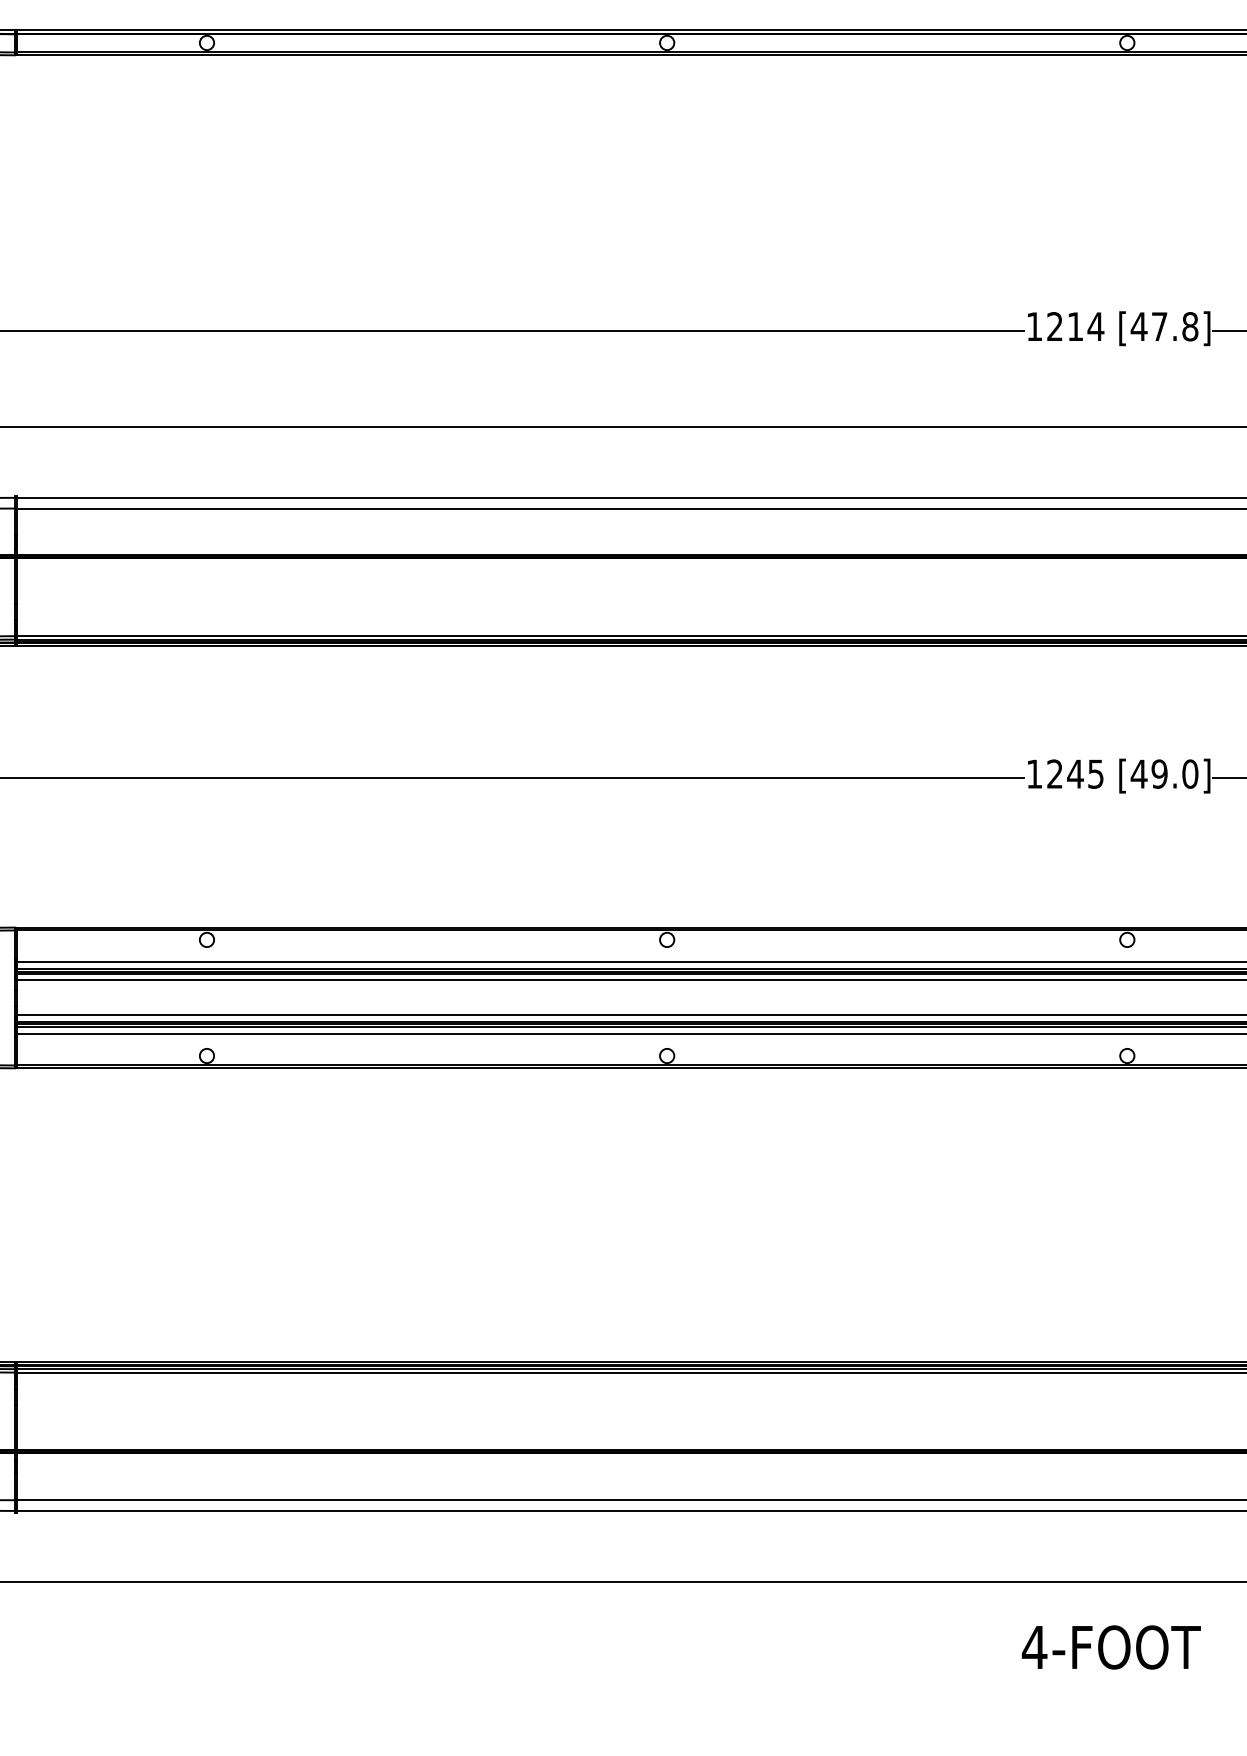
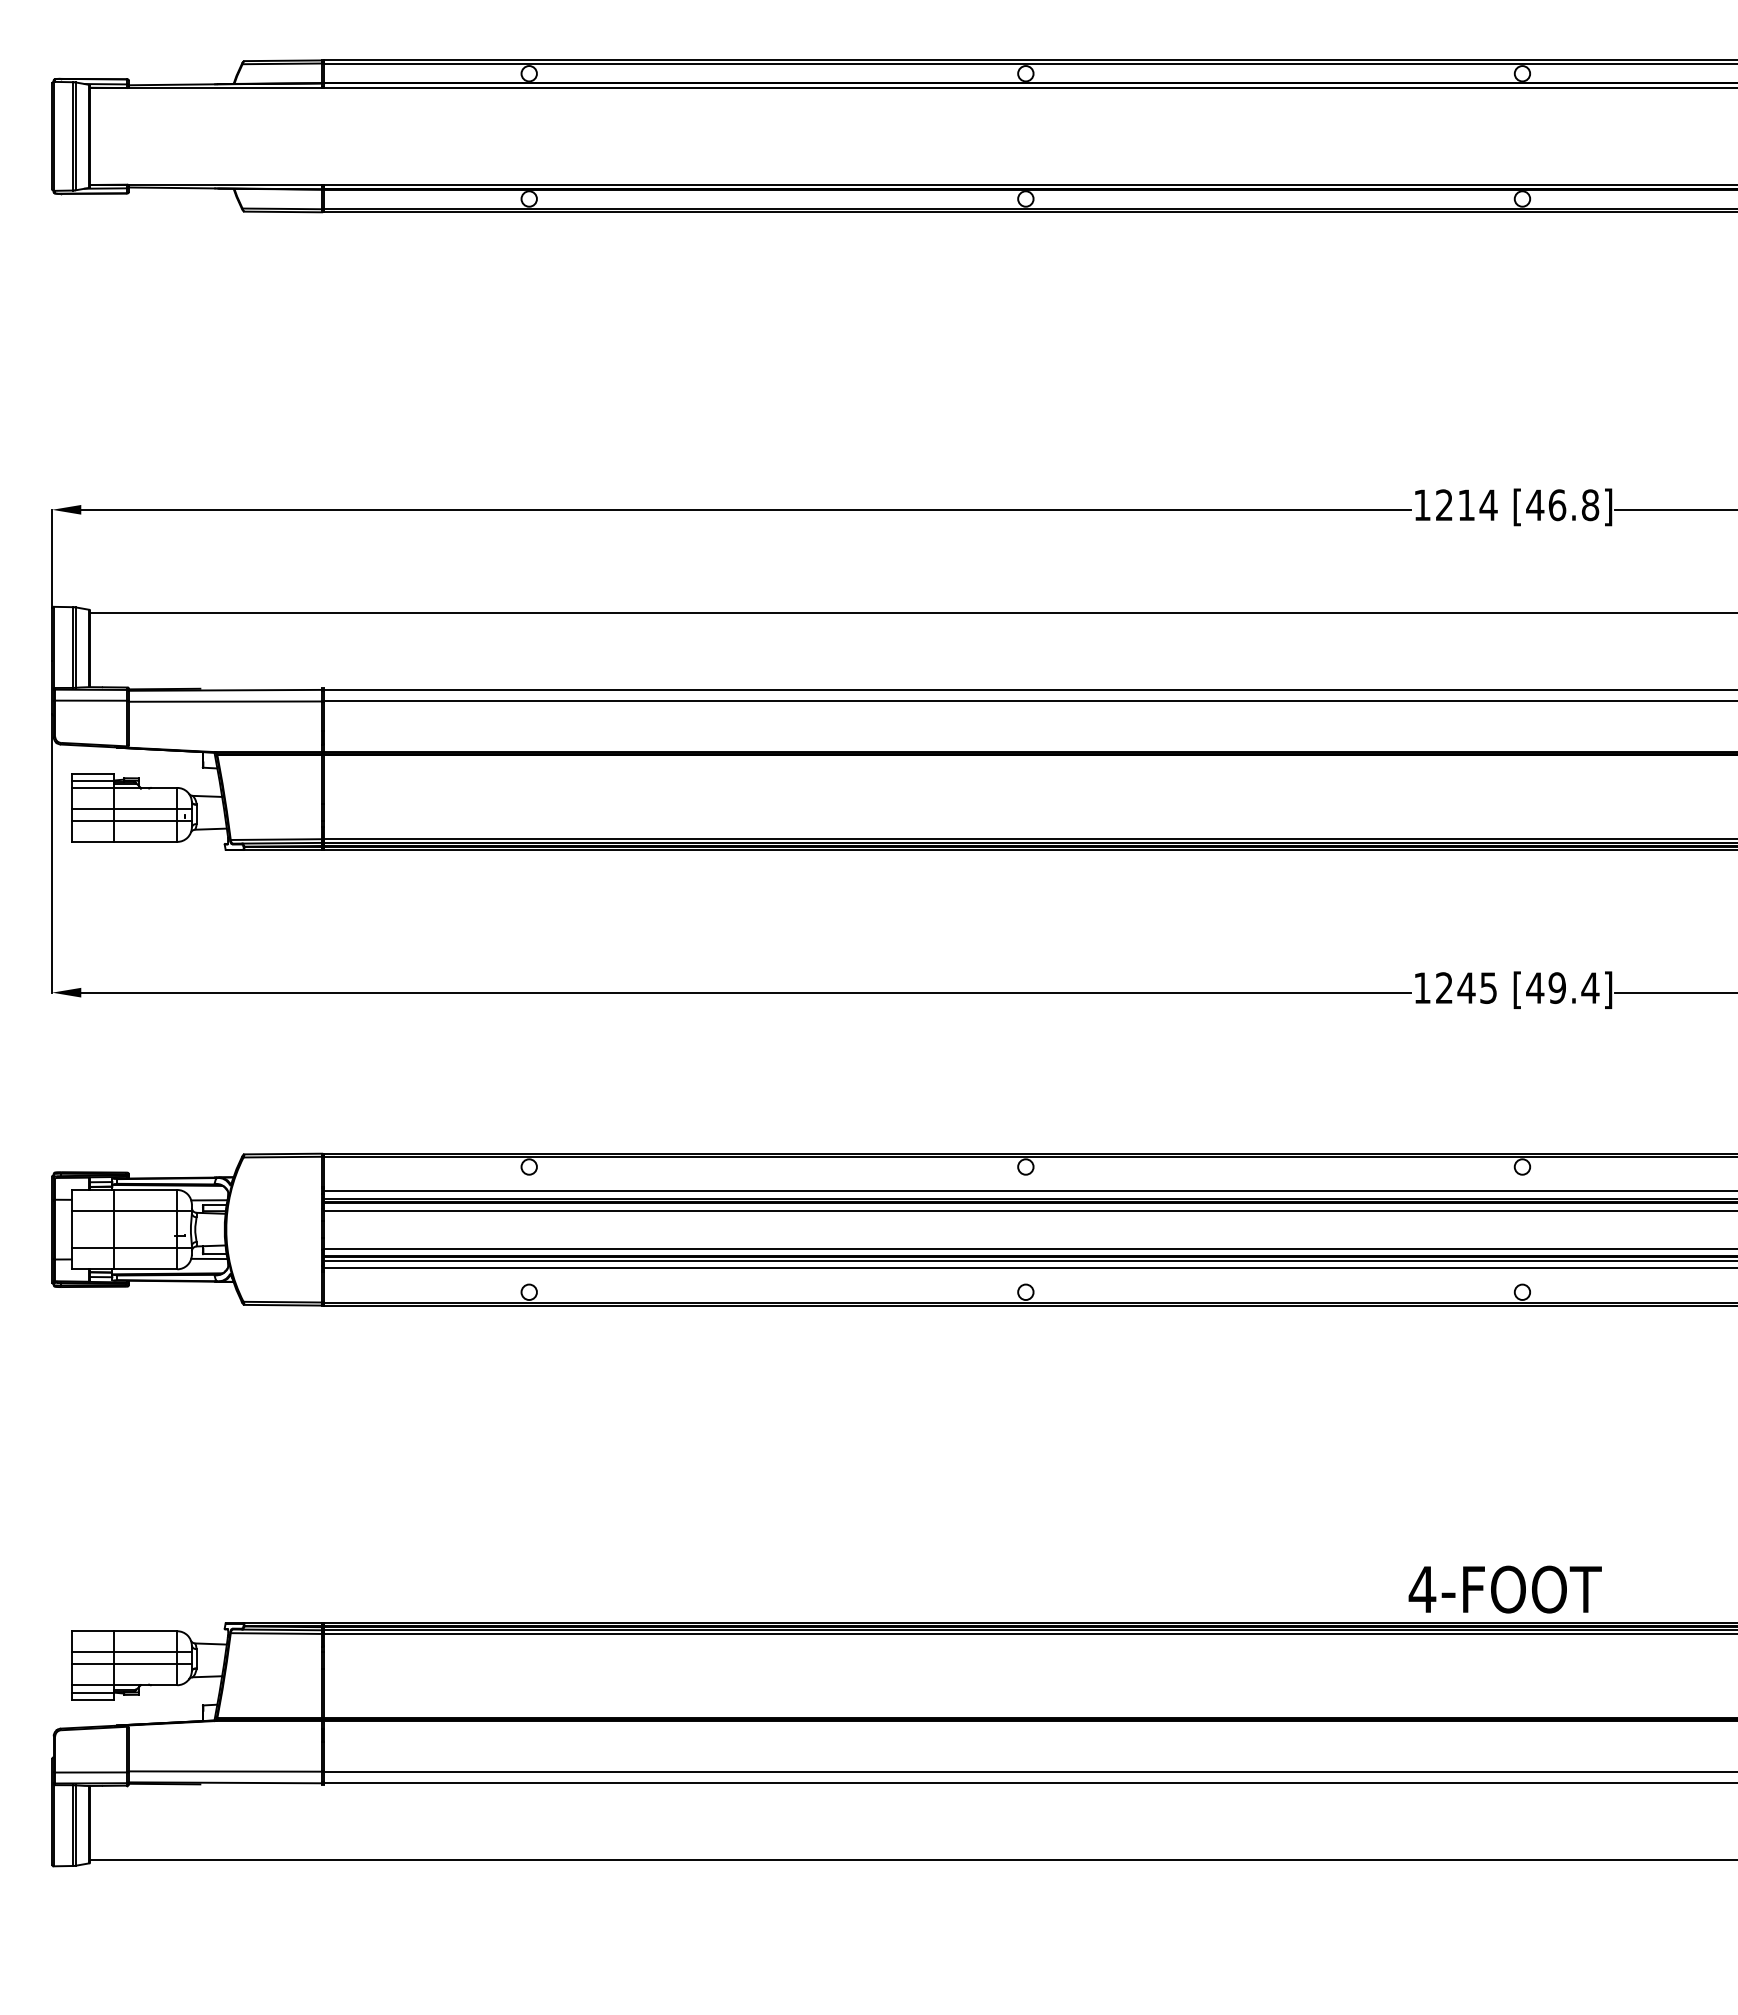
text: (1159, 326) -> (1557, 505), [47.8] -> [46.8]
text: (1190, 774) -> (1590, 988), [49.0] -> [49.4]
text: (1110, 1647) -> (1504, 1589), moved

